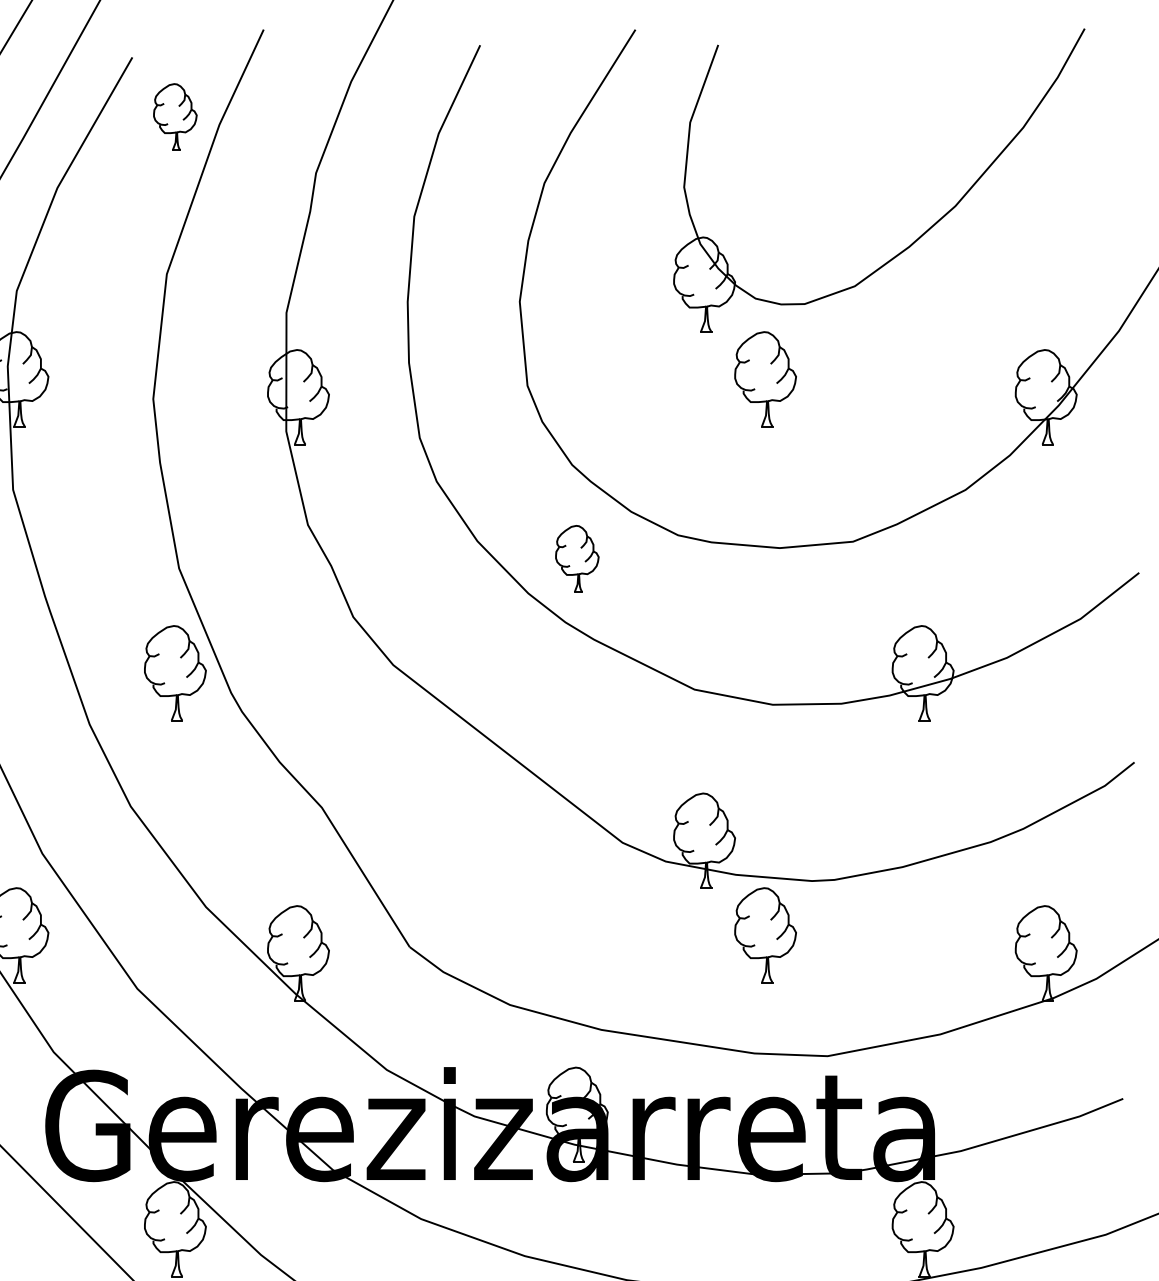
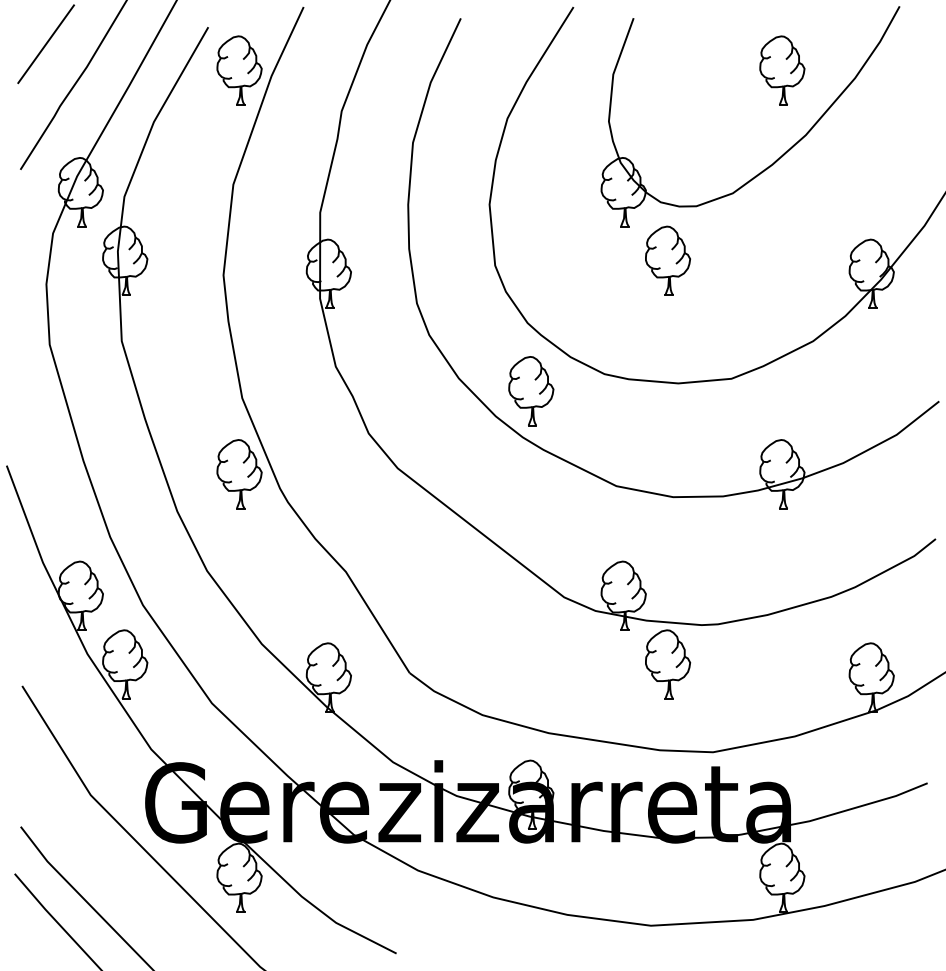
part: (175, 117) -> (239, 70), size x1.43
part: (923, 117) -> (782, 70), added
part: (577, 559) -> (531, 391), size x1.43

